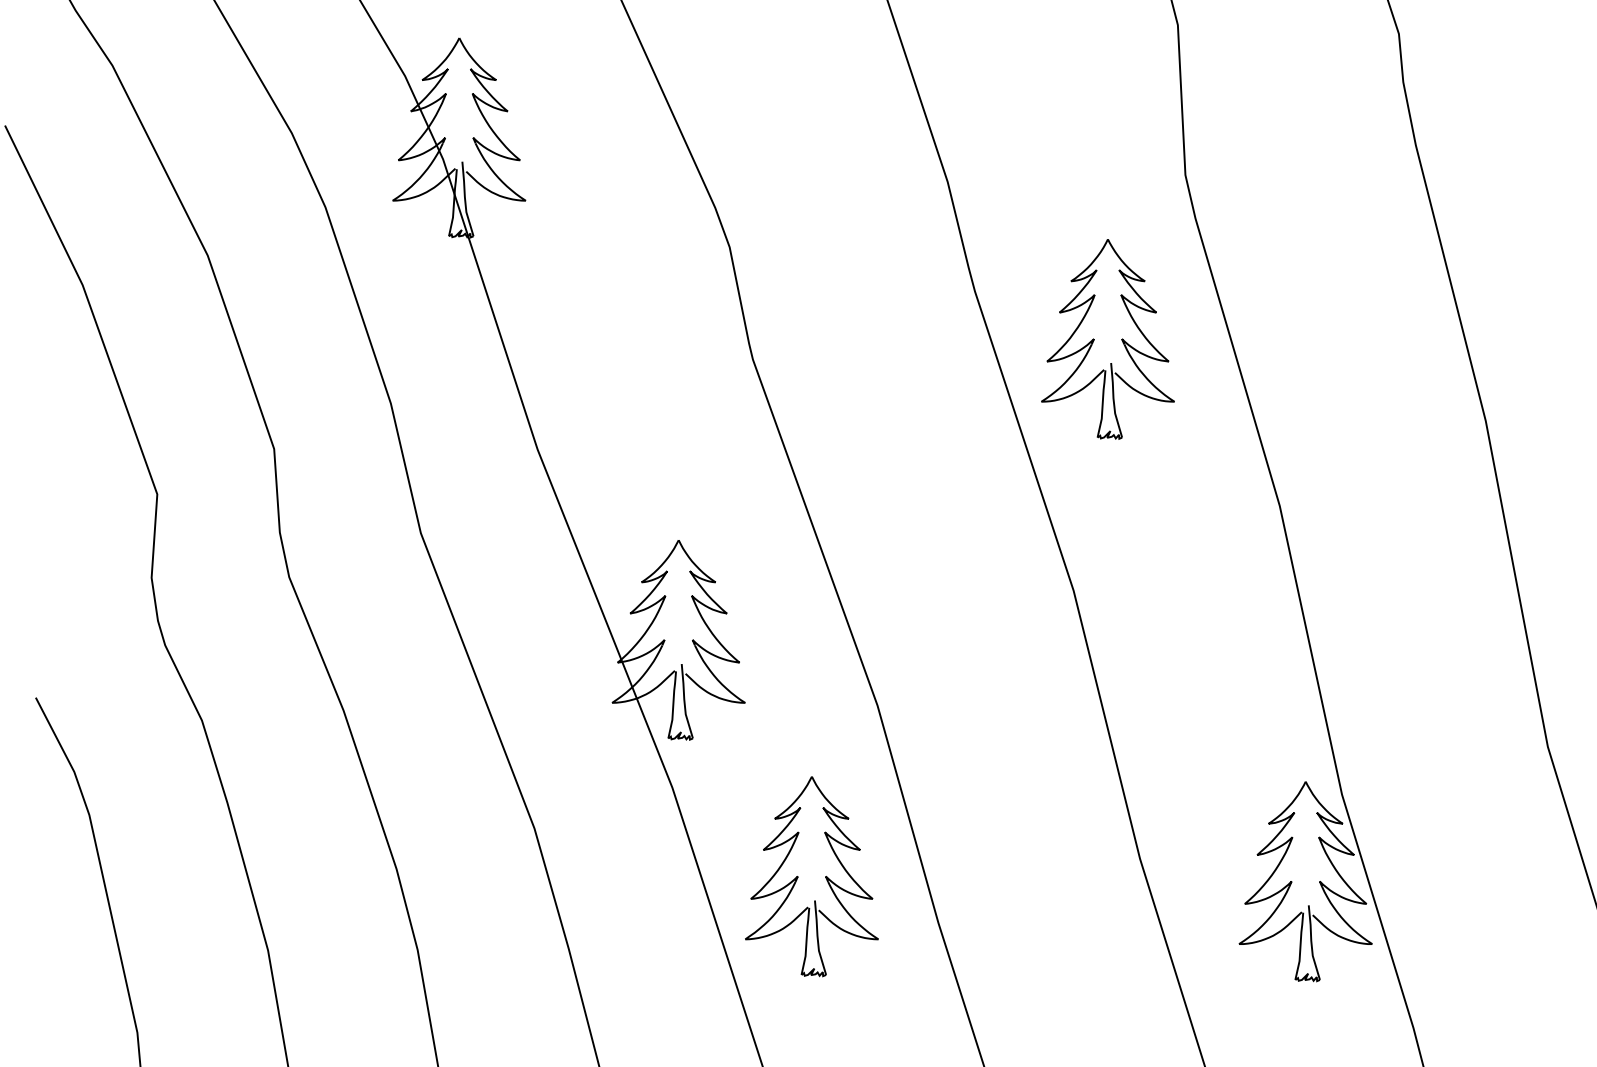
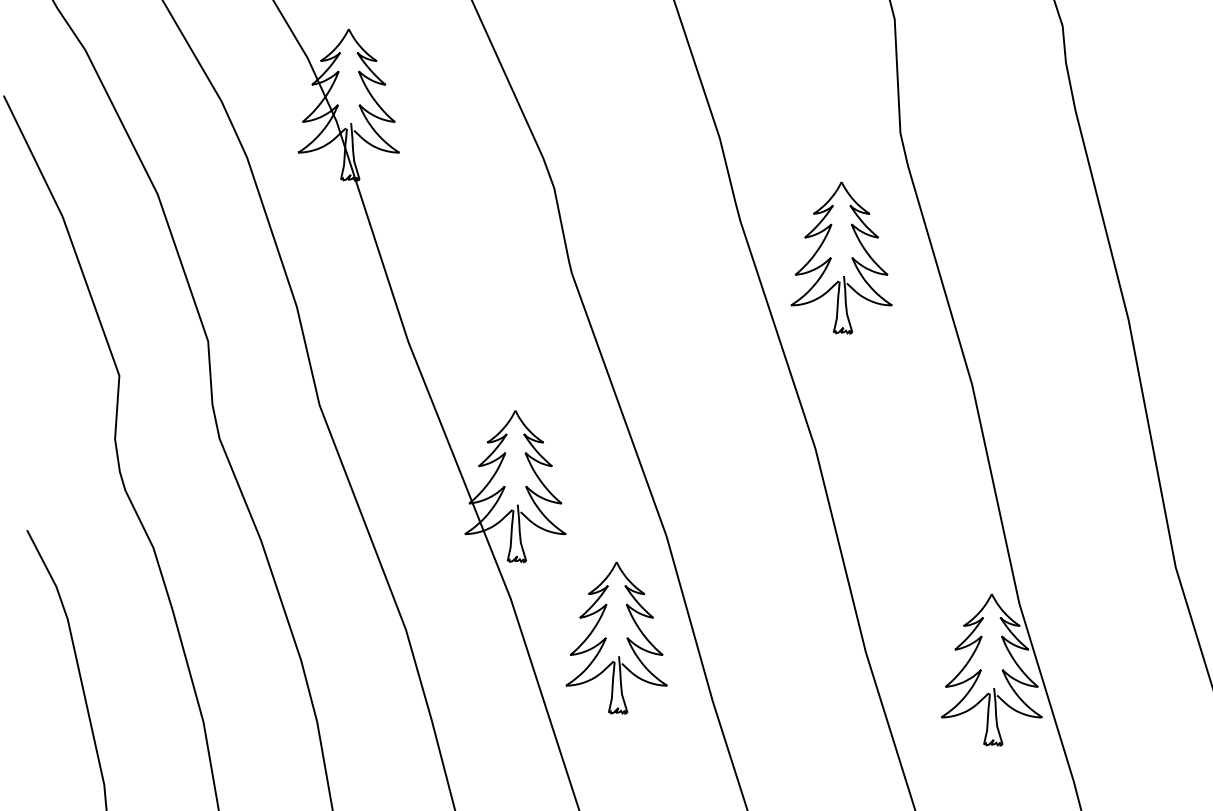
part: (798, 876) -> (606, 637), moved

